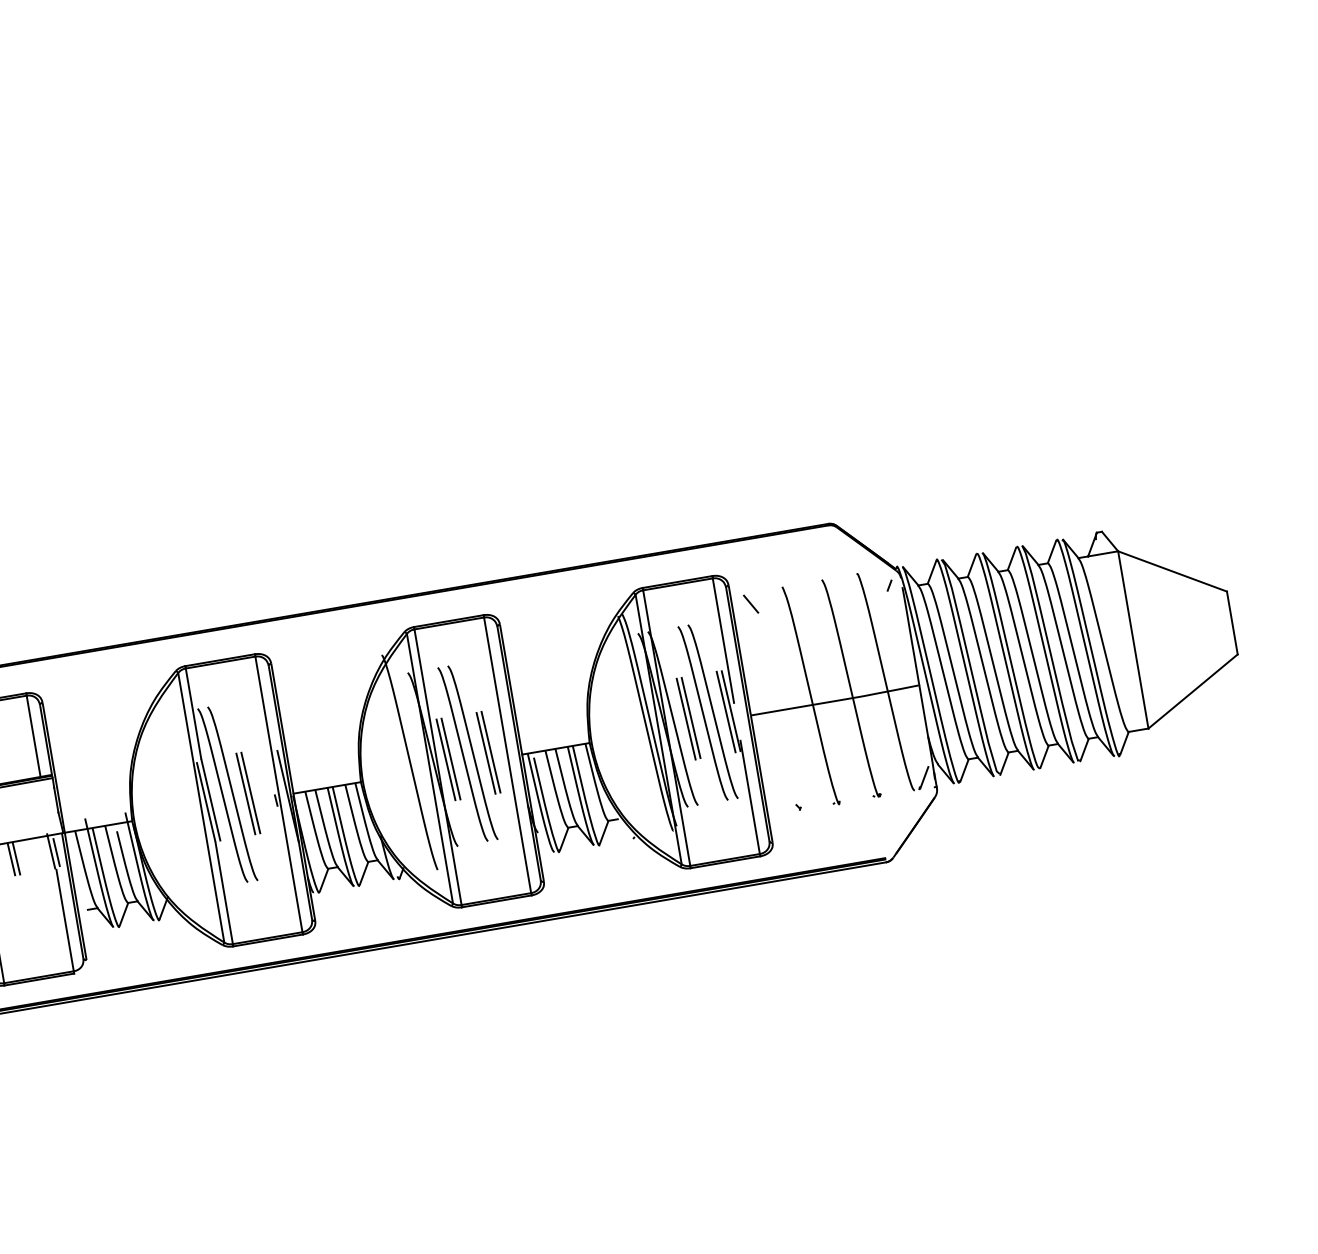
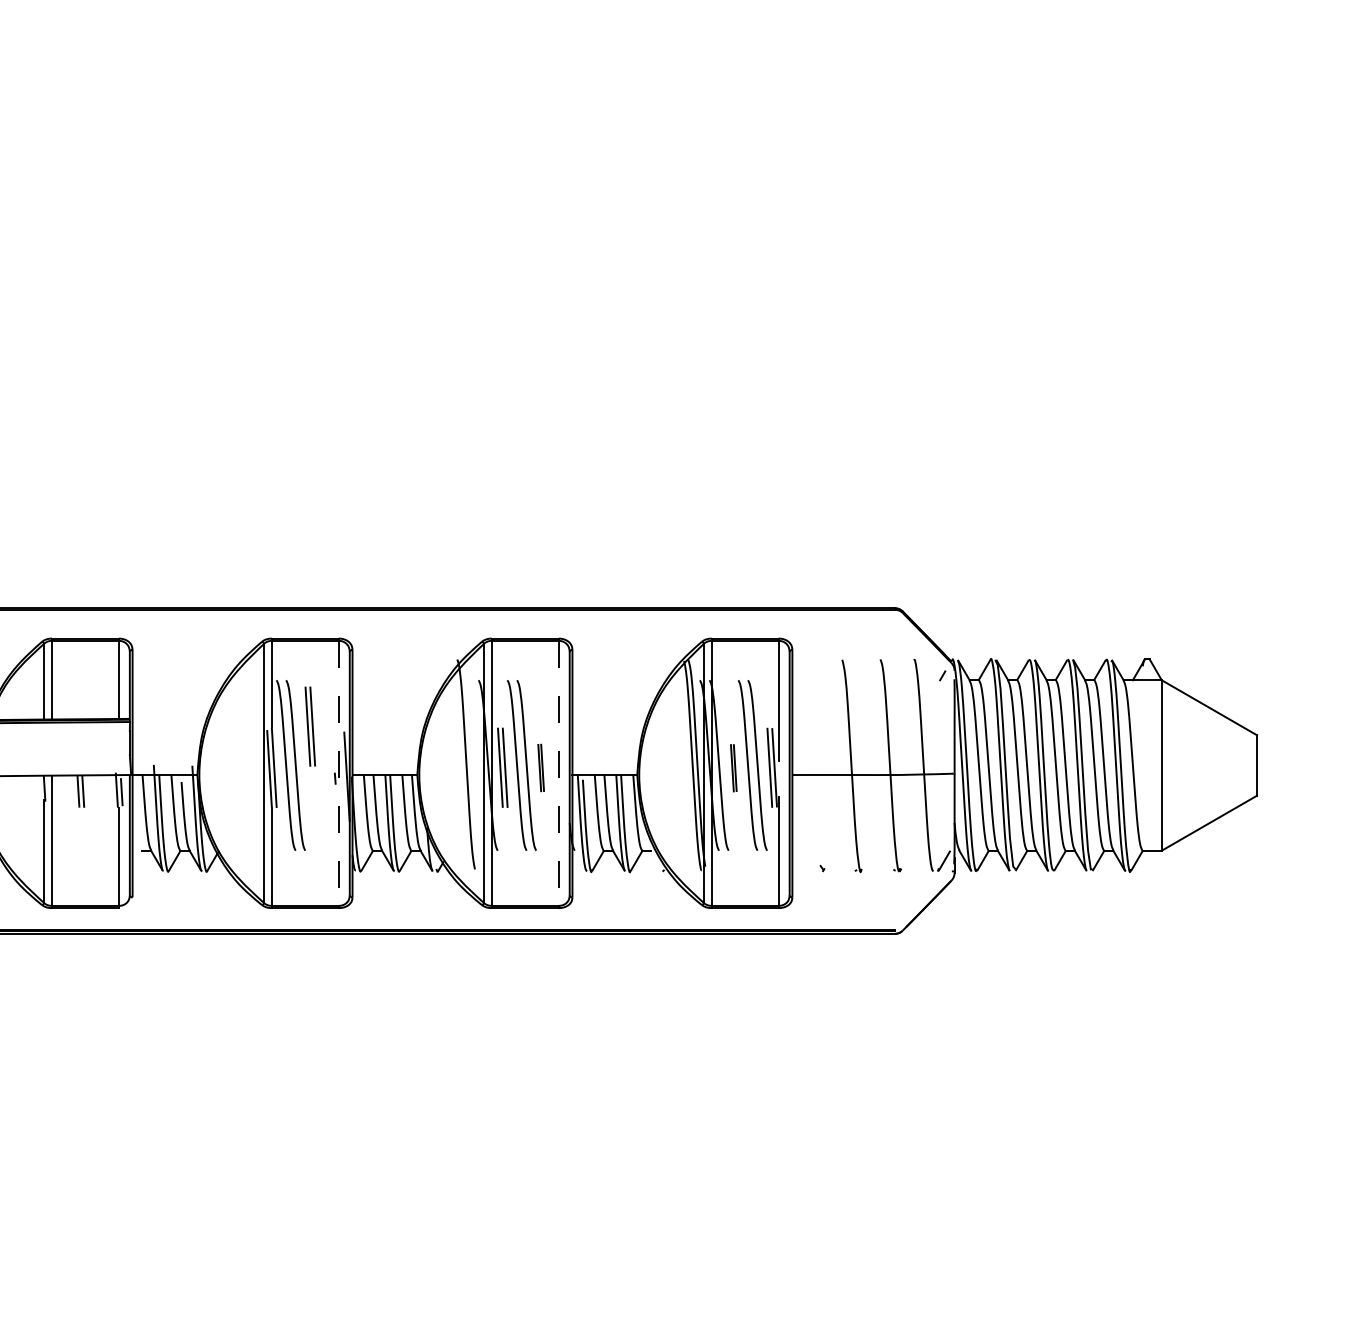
line: (751, 604) -> (810, 671), removed
part: (688, 719) -> (733, 768), size x0.6
part: (487, 752) -> (540, 767), size x0.6
line: (507, 755) -> (558, 773), solid -> dashed
part: (247, 793) -> (309, 726), moved
line: (278, 794) -> (338, 773), solid -> dashed

